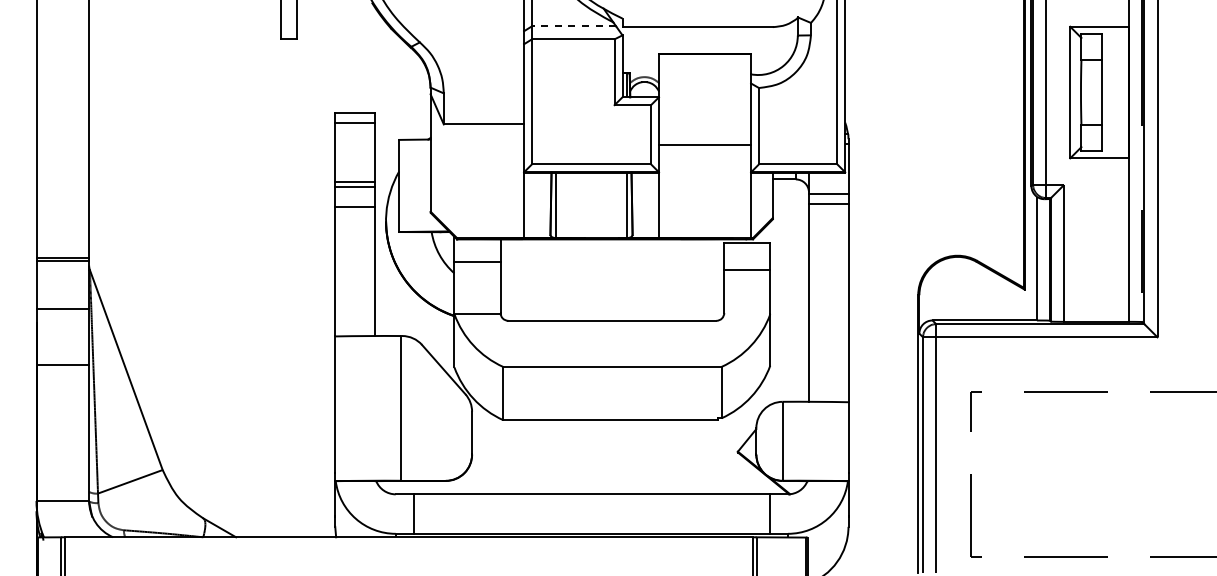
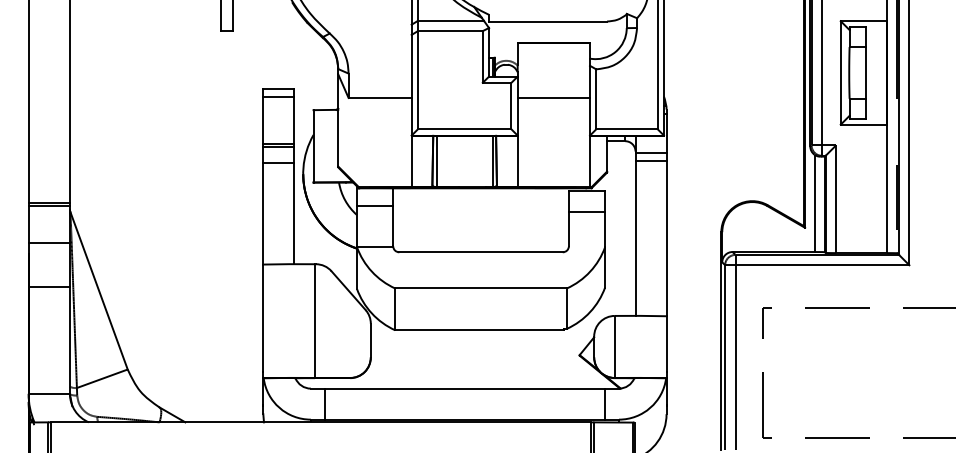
line: (573, 26) -> (450, 21), dashed -> solid
line: (704, 145) -> (553, 98), moved

